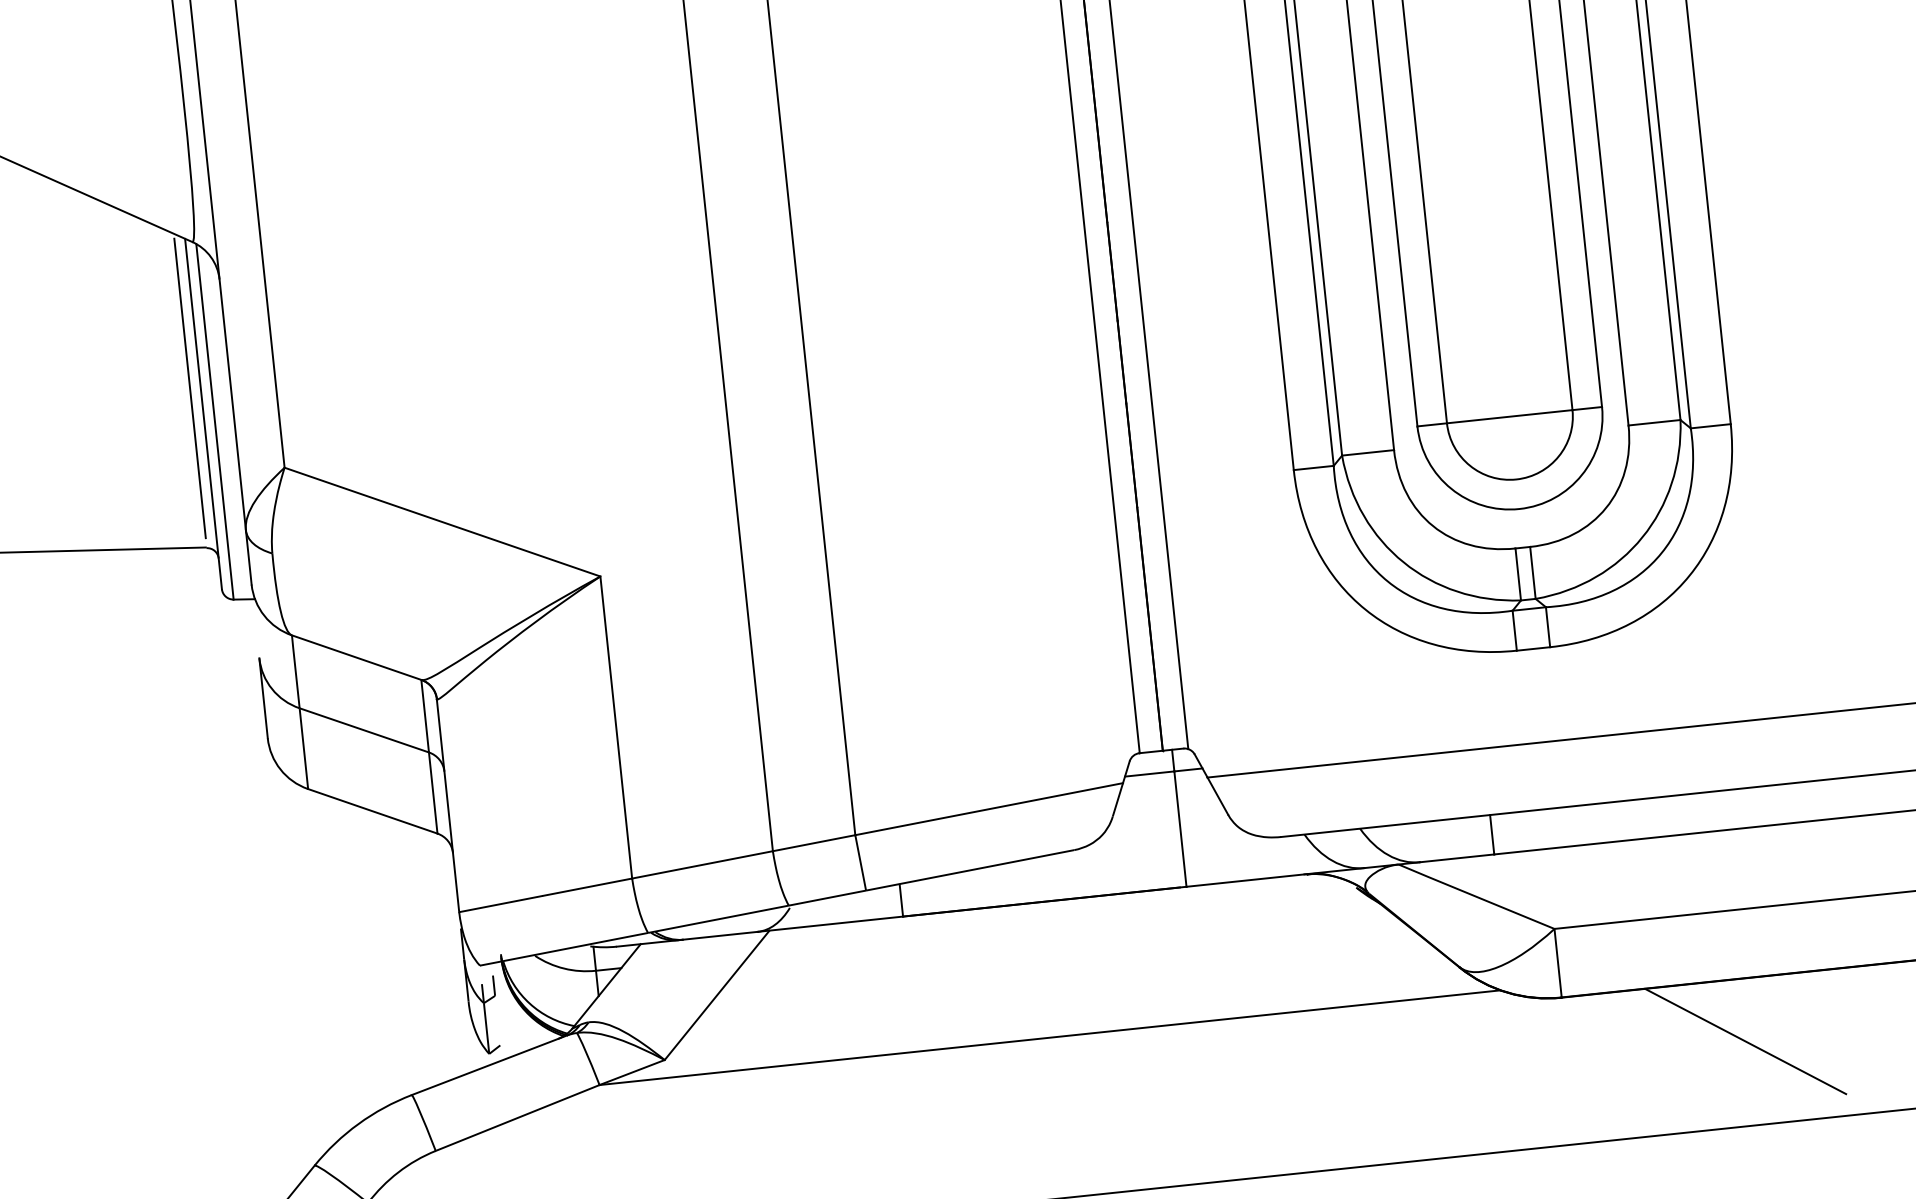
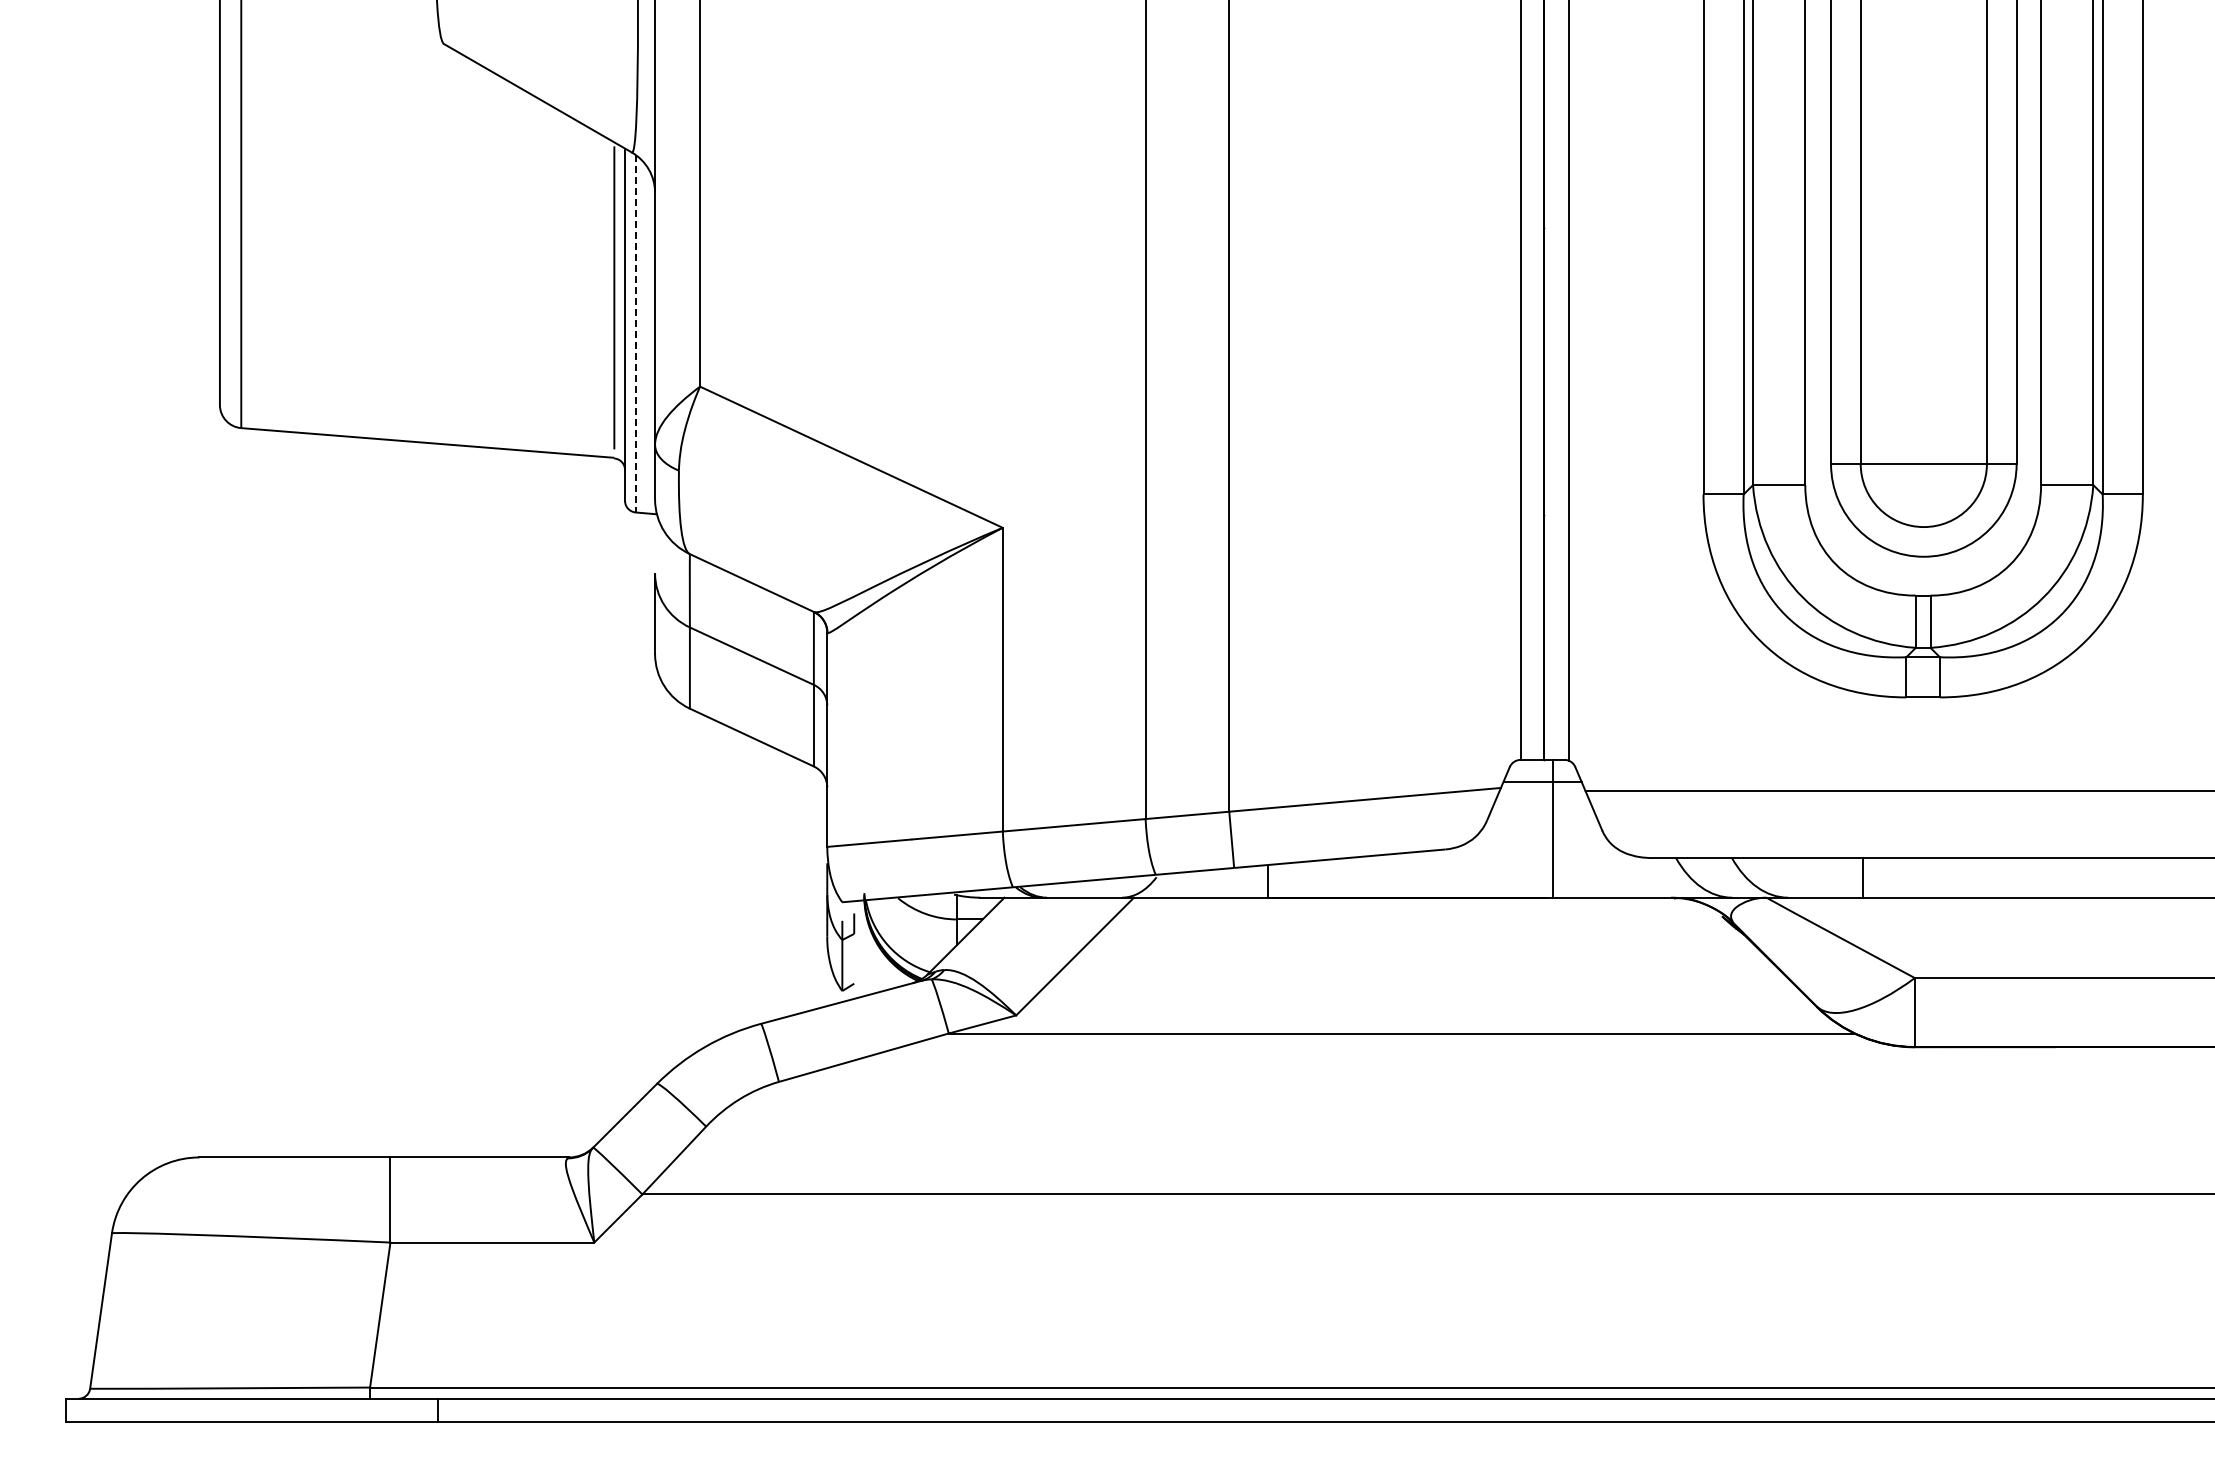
line: (214, 421) -> (635, 333), solid -> dashed
line: (1744, 1041) -> (2092, 1109), removed

